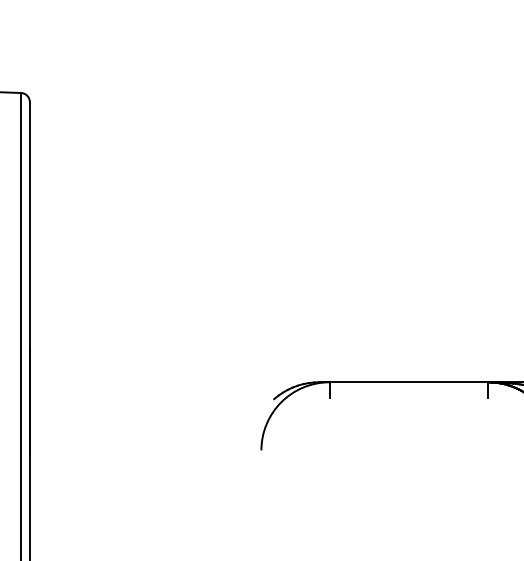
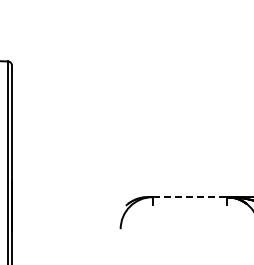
line: (410, 382) -> (190, 197), solid -> dashed

